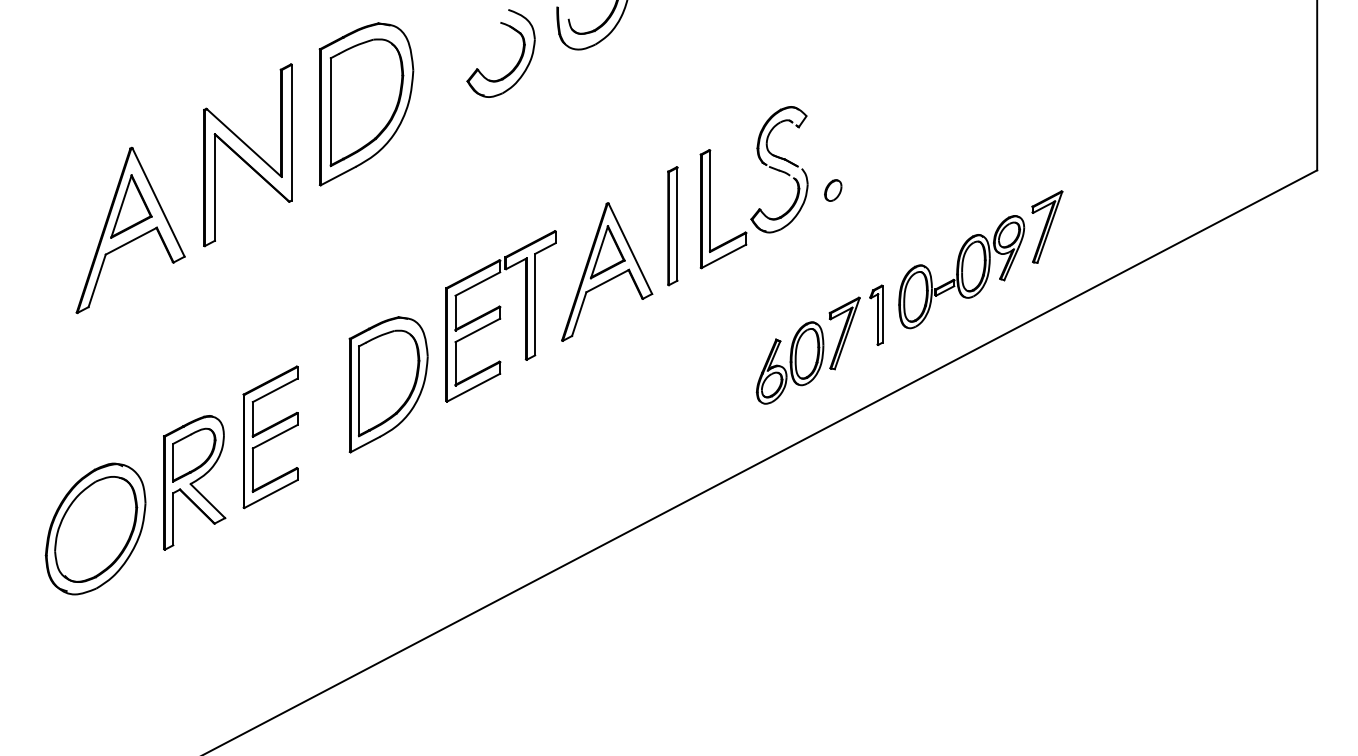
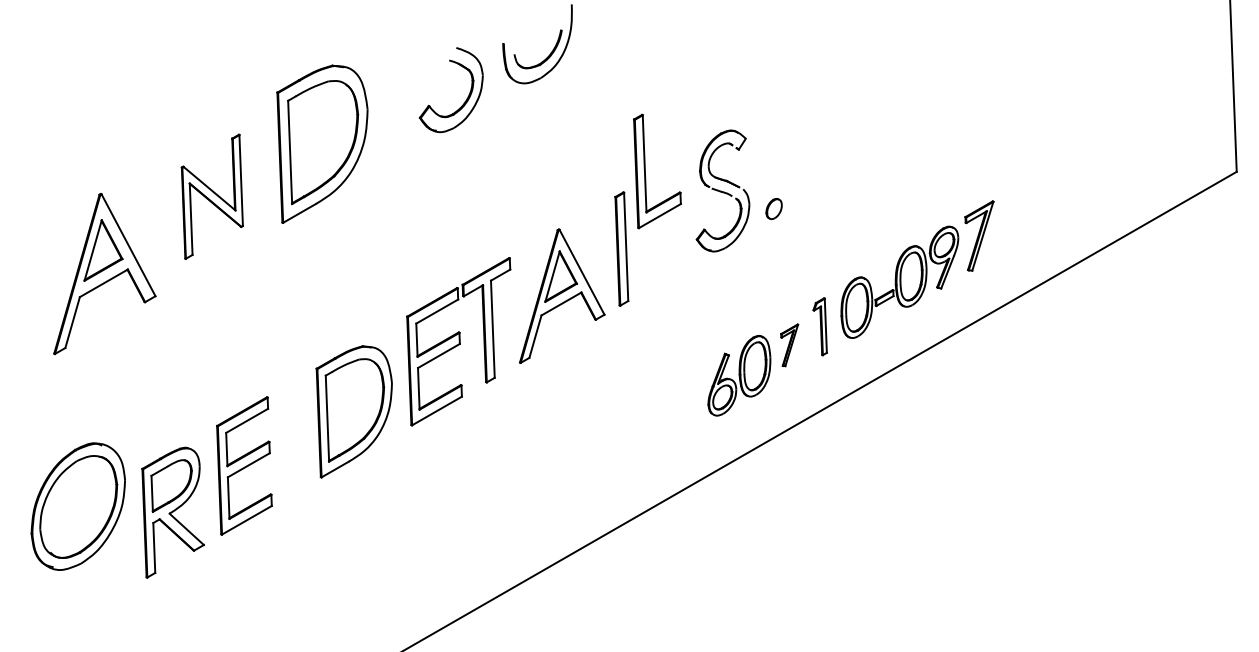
part: (247, 155) -> (211, 196), size x0.7
part: (710, 209) -> (645, 171), moved
part: (844, 333) -> (790, 345), size x0.6
part: (95, 528) -> (78, 506), moved

